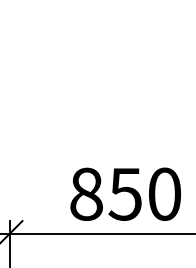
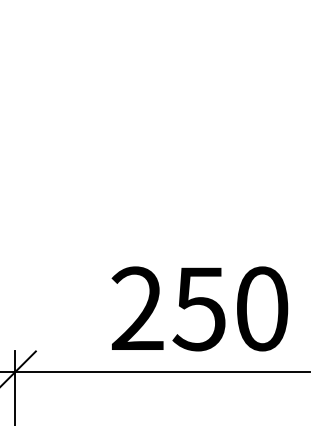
text: (86, 193) -> (137, 307), 850 -> 250

